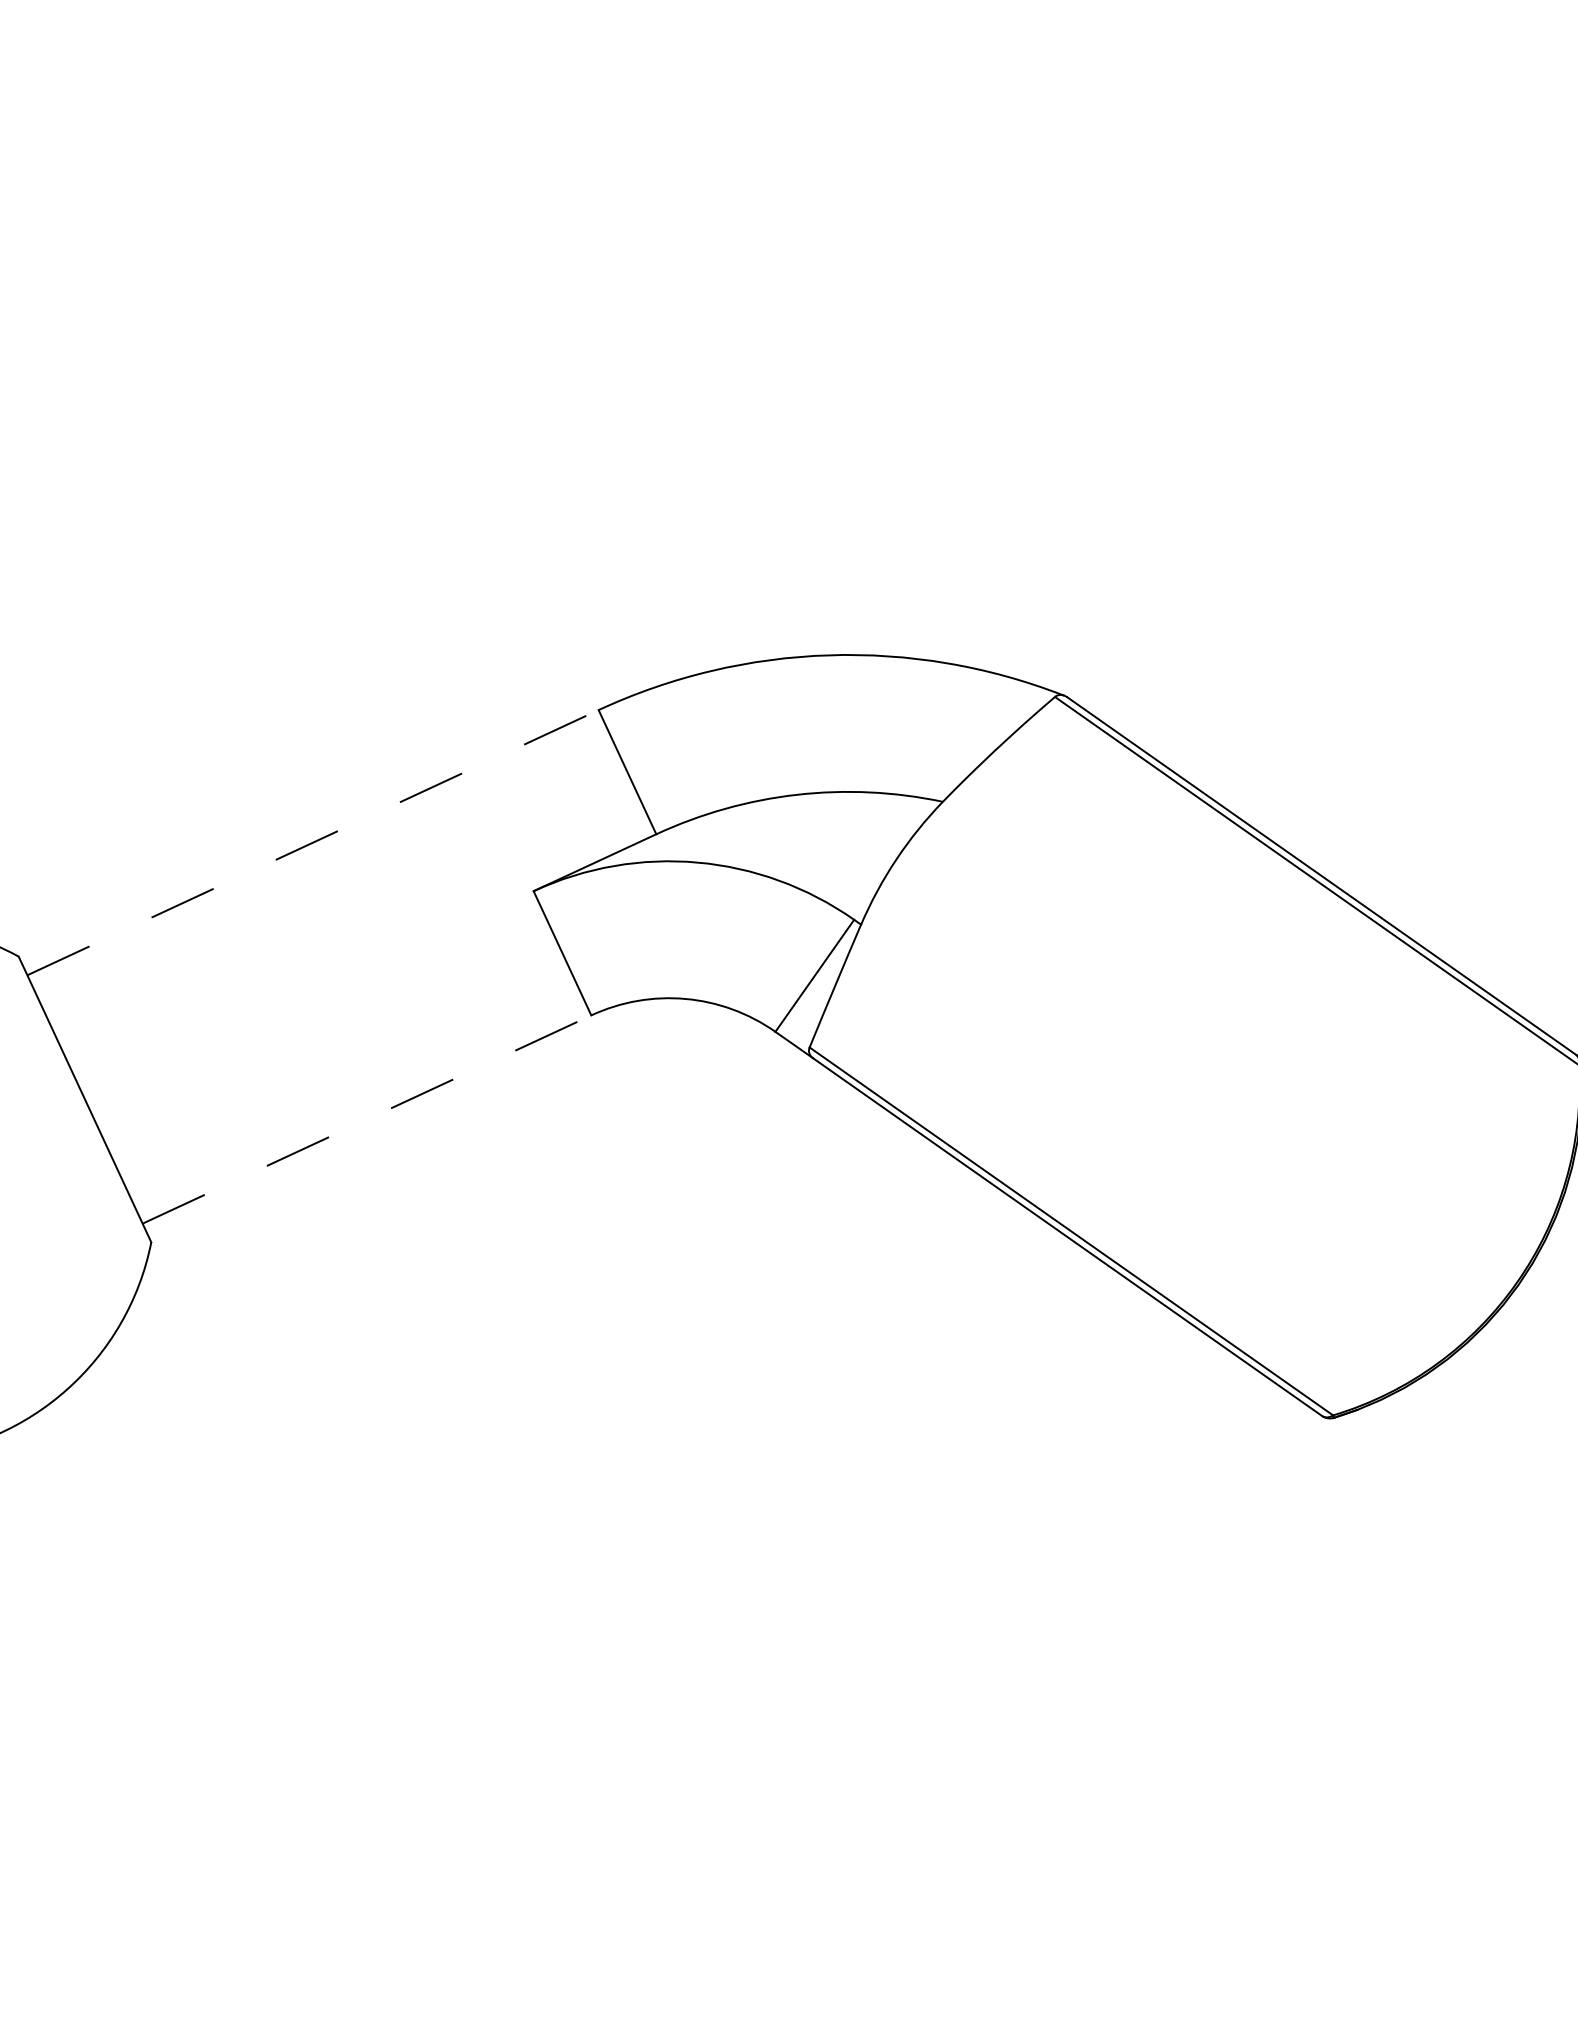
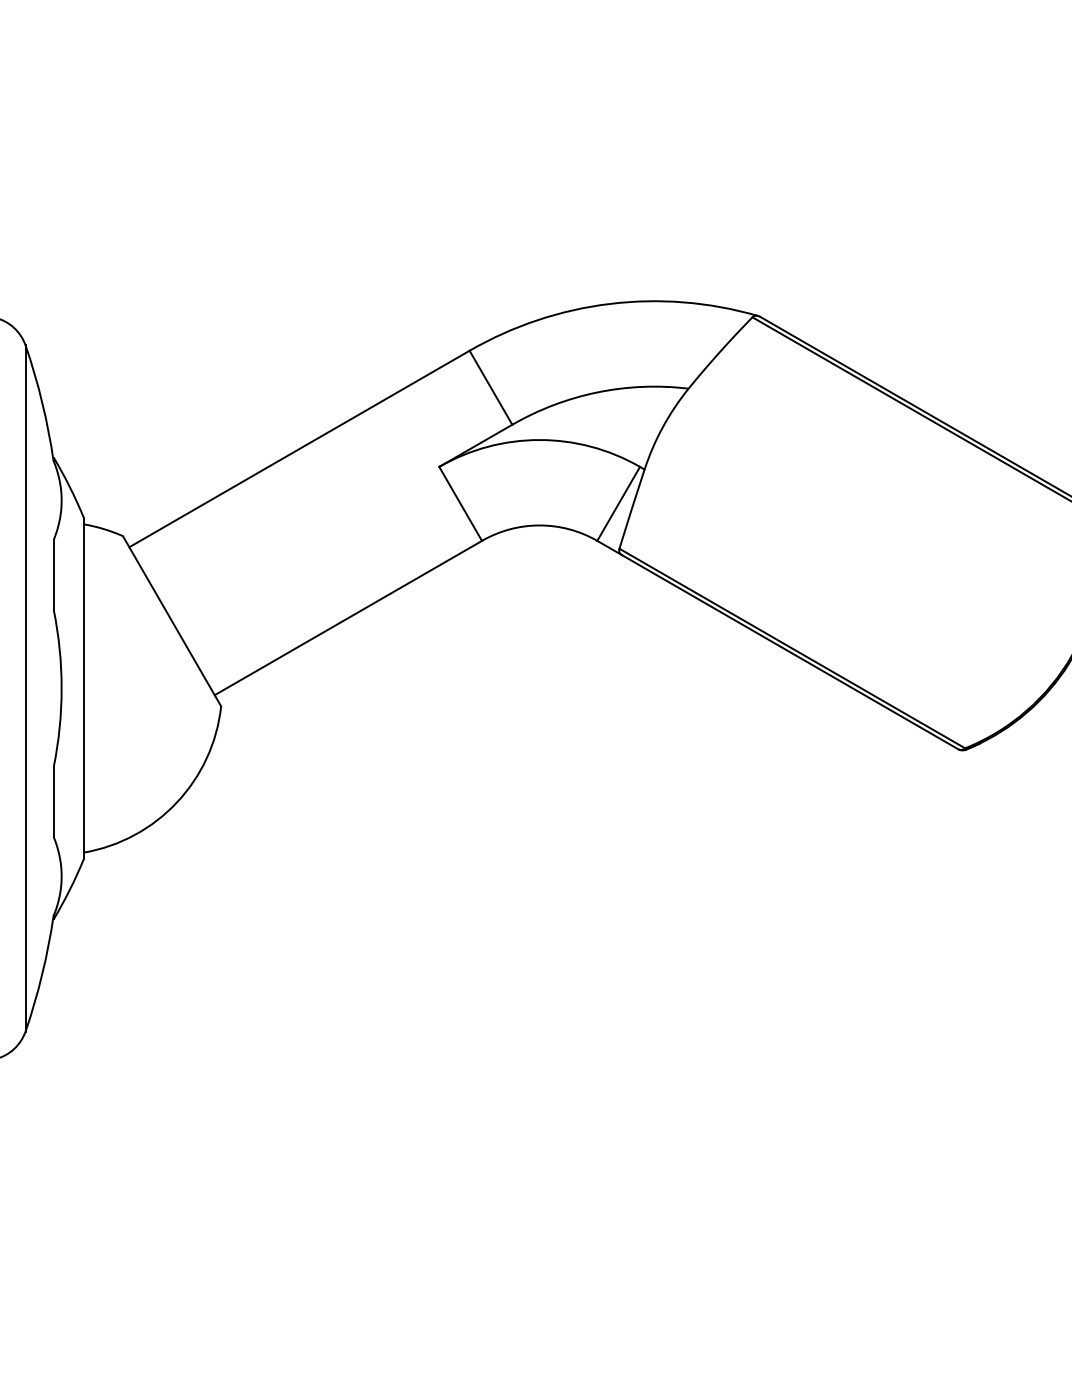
line: (313, 841) -> (299, 448), dashed -> solid
line: (367, 1118) -> (348, 617), dashed -> solid

